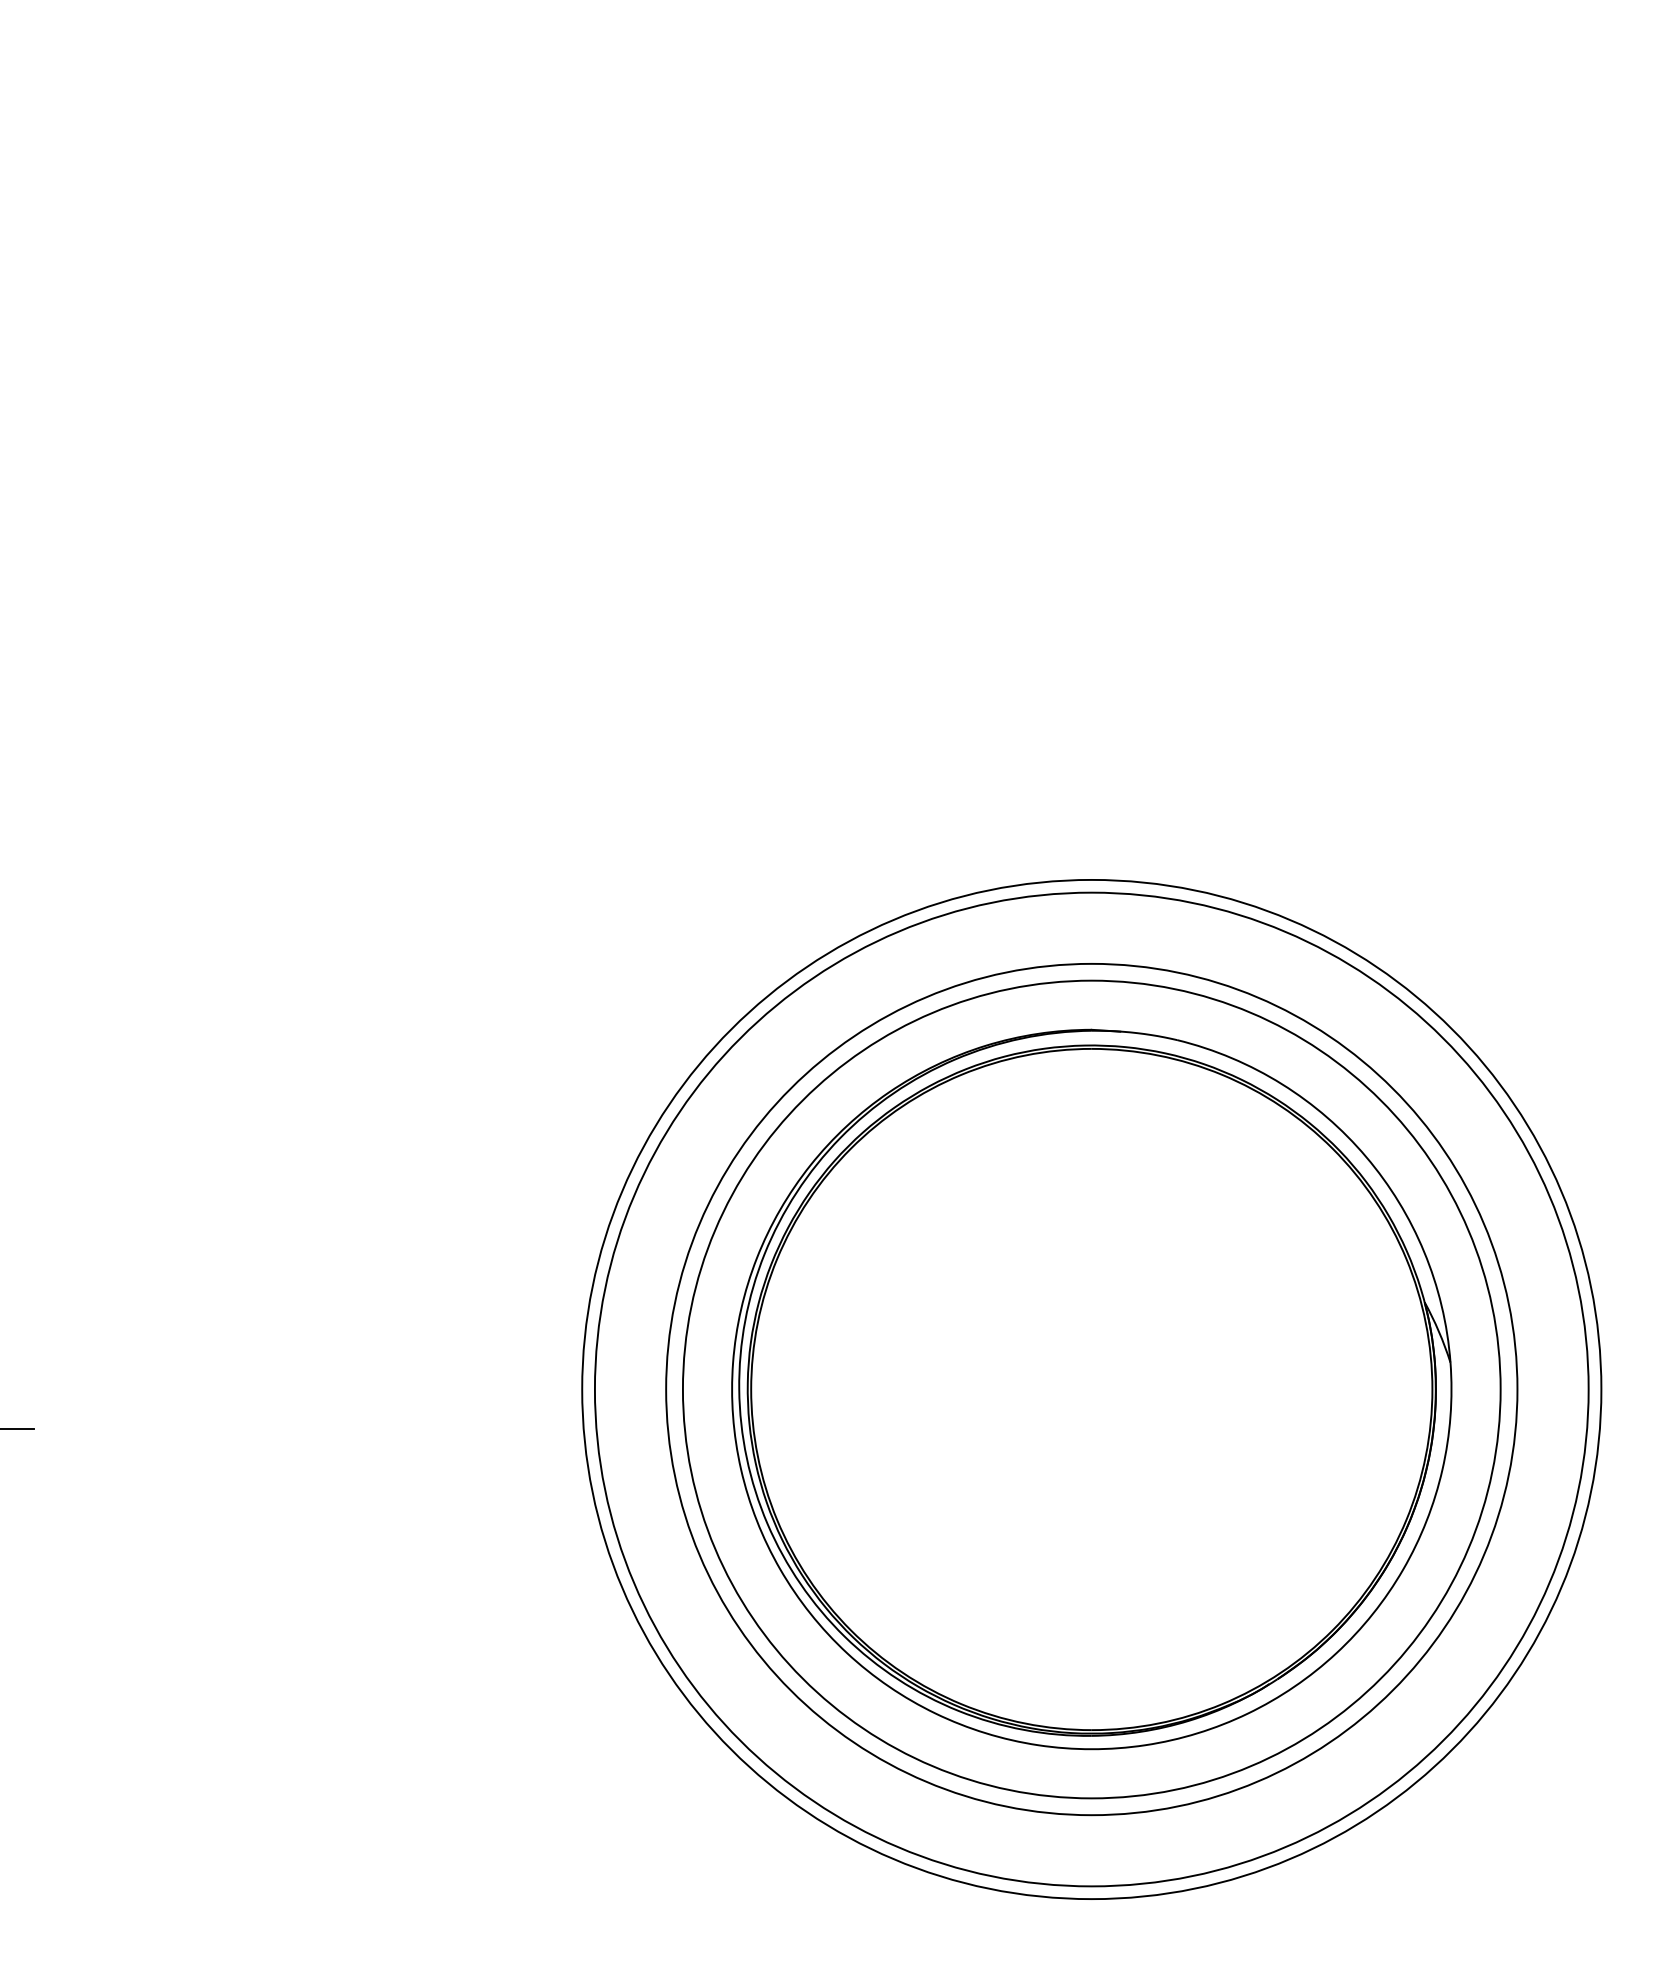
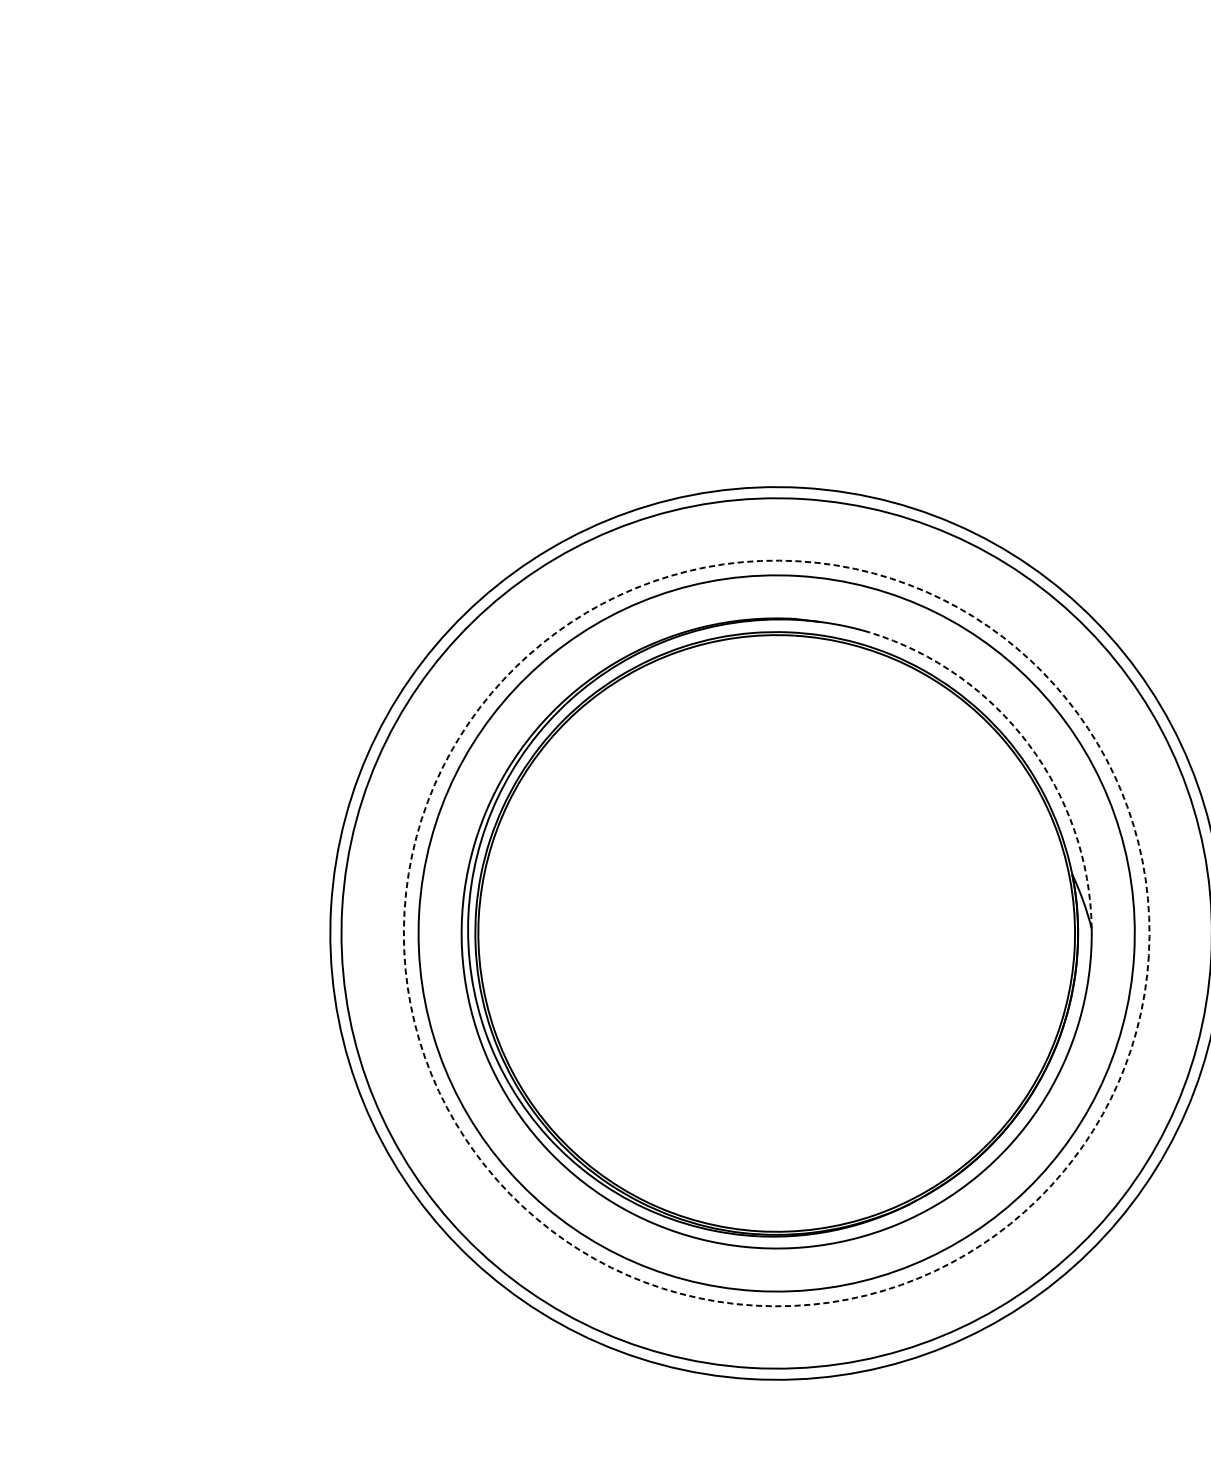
arc: (1366, 1157) -> (1028, 744), solid -> dashed
circle: (1091, 1389) -> (776, 933), solid -> dashed

